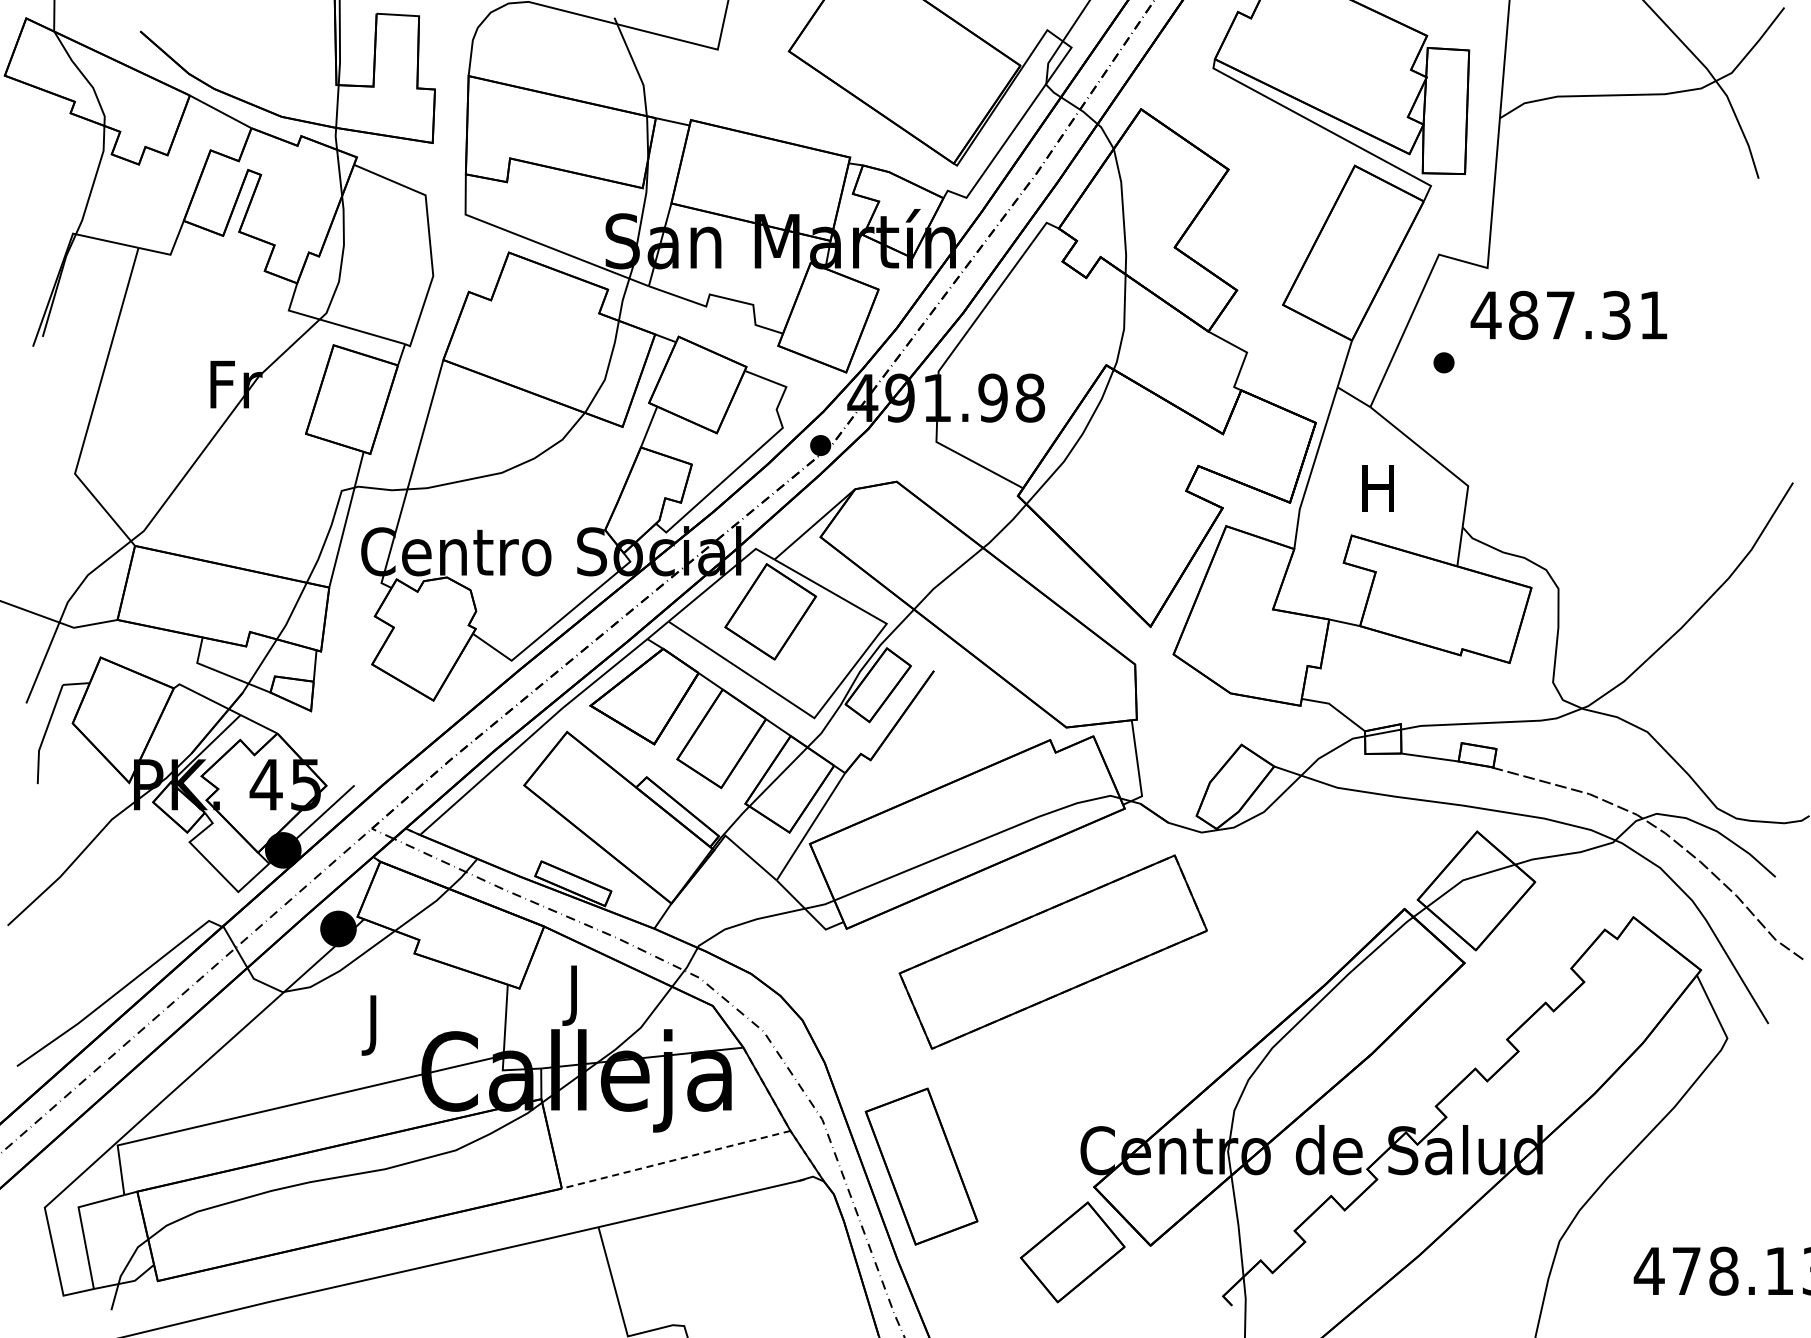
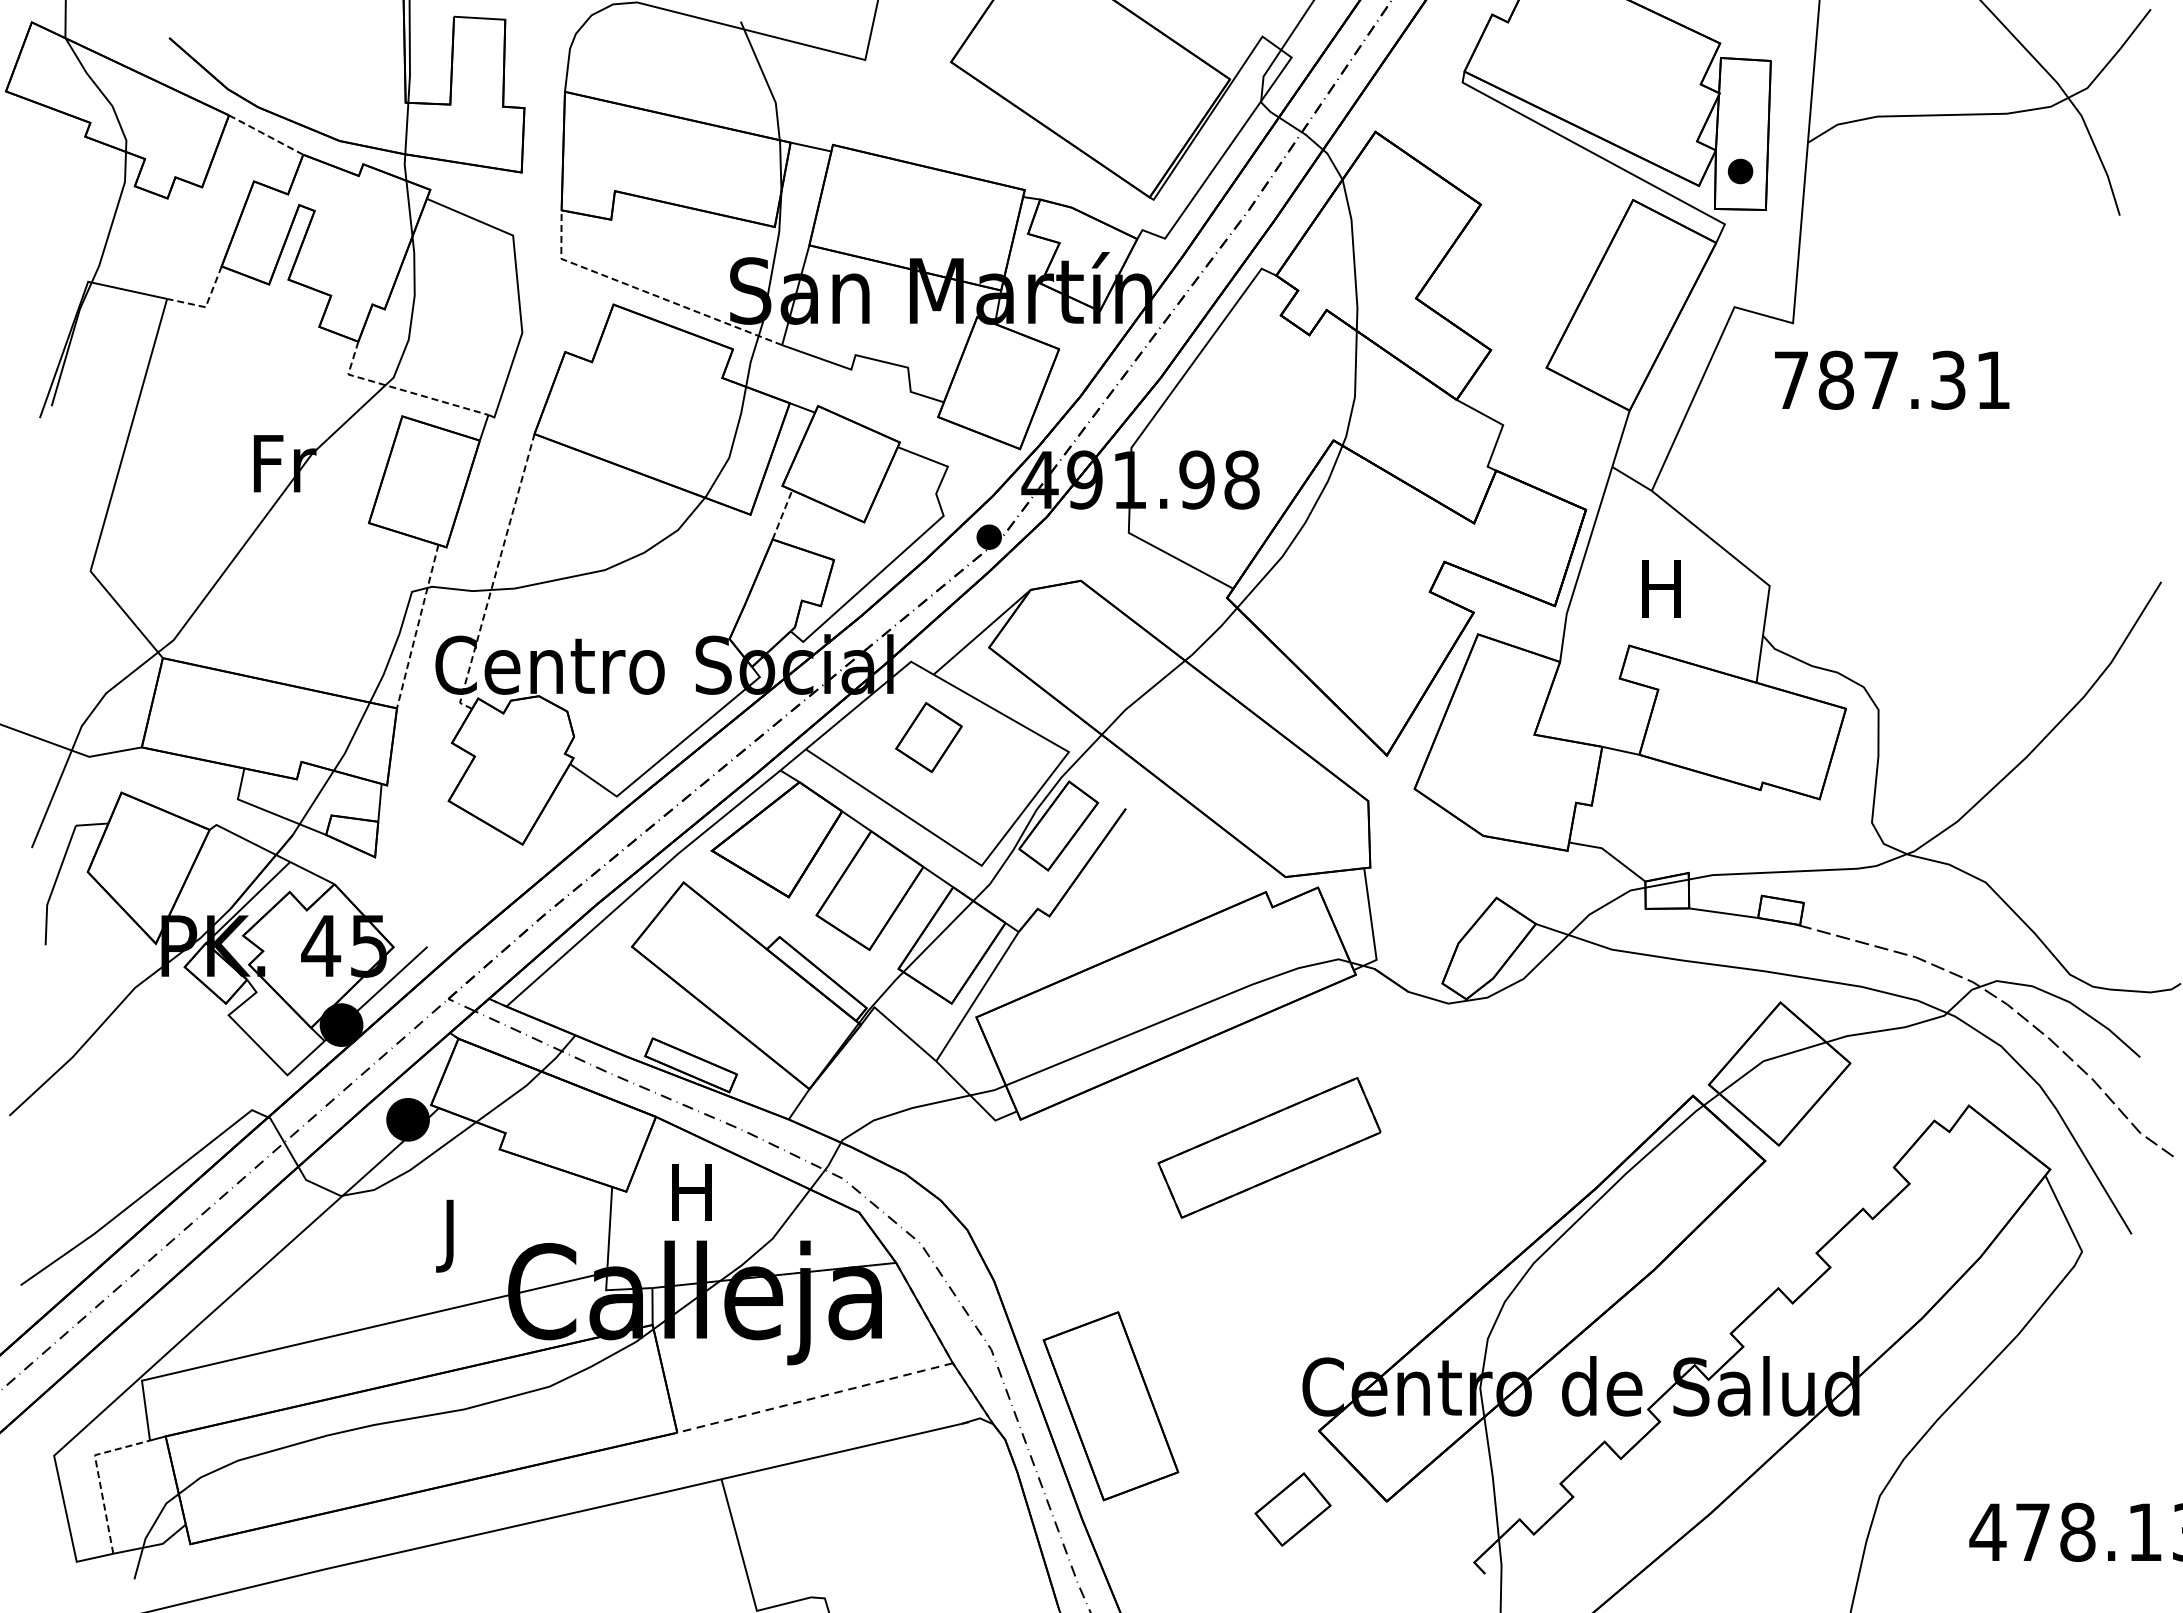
line: (220, 112) -> (266, 135), solid -> dashed
line: (537, 242) -> (648, 292), solid -> dashed
line: (171, 254) -> (206, 306), solid -> dashed
text: (1486, 314) -> (1791, 379), 487.31 -> 787.31
line: (333, 323) -> (401, 389), solid -> dashed
part: (1443, 362) -> (1740, 171), moved
line: (649, 426) -> (782, 514), solid -> dashed
line: (410, 477) -> (495, 575), solid -> dashed
line: (346, 520) -> (417, 627), solid -> dashed
part: (770, 611) -> (928, 737), size x0.6
part: (1053, 951) -> (1269, 1147), size x0.6
text: (573, 995) -> (691, 1200), J -> H
line: (81, 1224) -> (98, 1475), solid -> dashed
part: (1072, 1252) -> (1292, 1509), size x0.6

